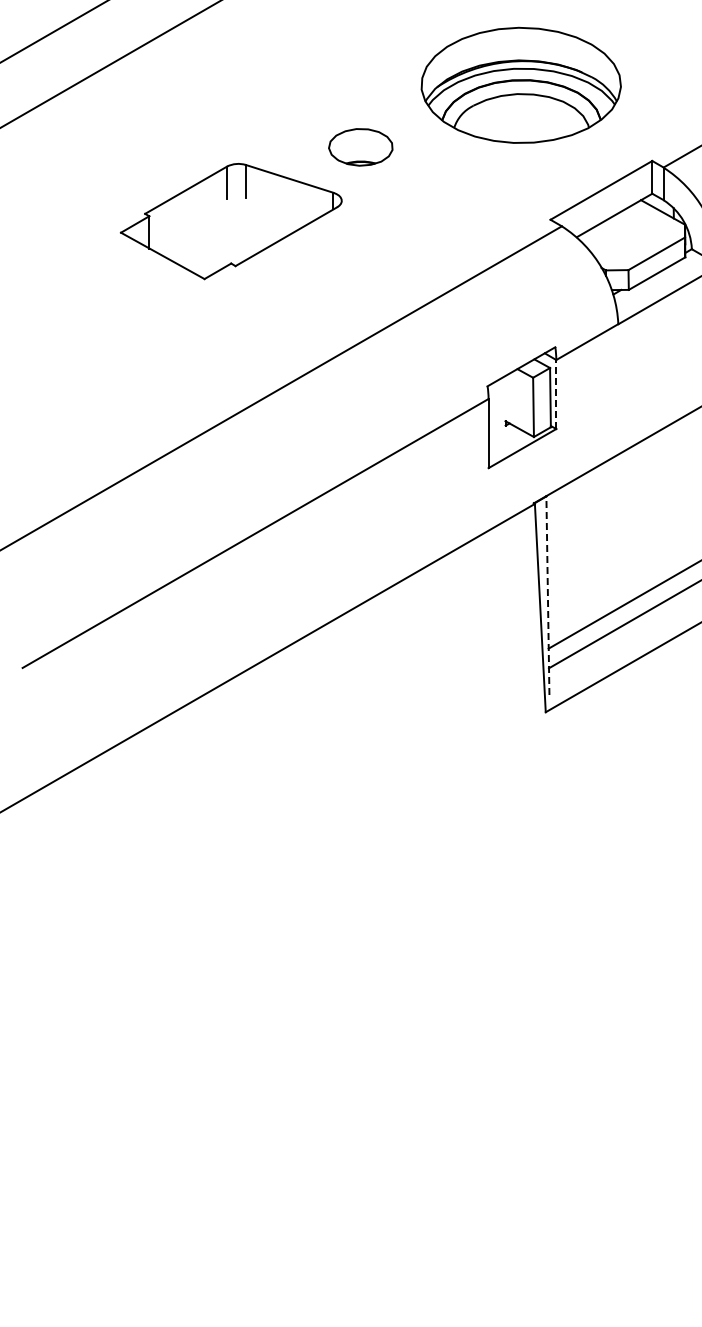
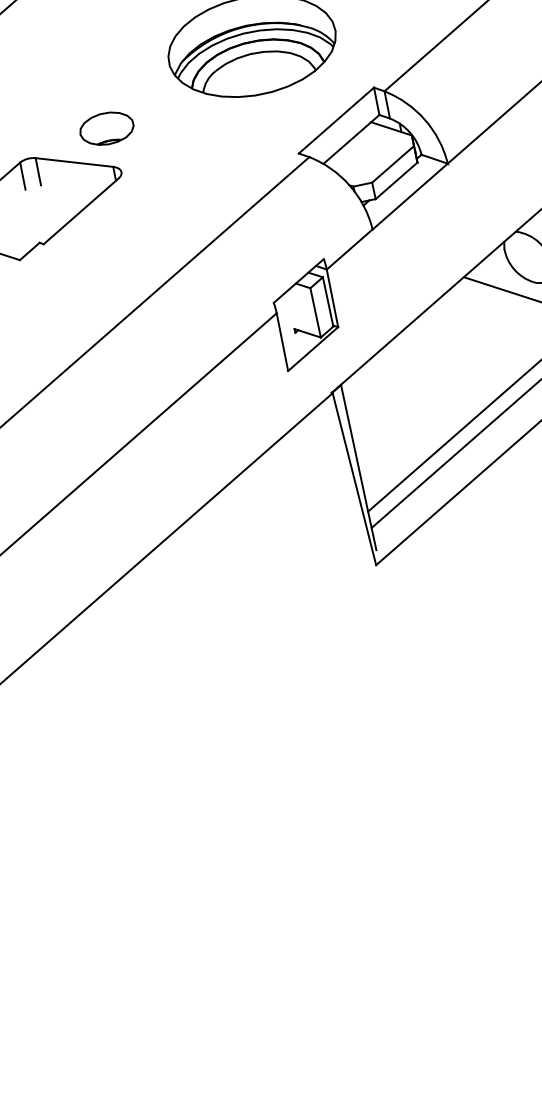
part: (360, 147) -> (106, 128), moved
line: (556, 394) -> (332, 298), dashed -> solid
line: (547, 595) -> (358, 467), dashed -> solid

